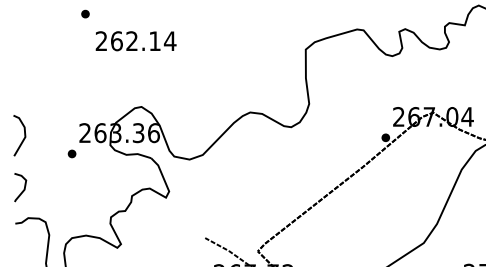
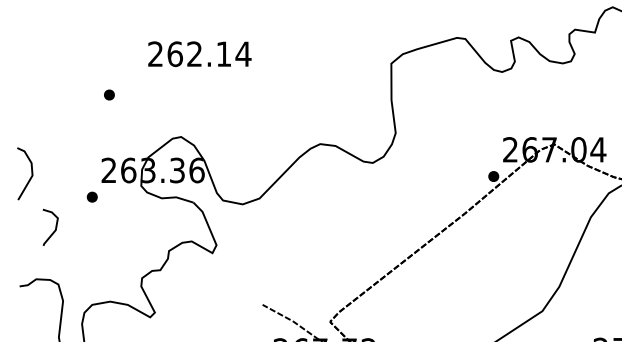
part: (85, 13) -> (109, 94), moved
text: (135, 41) -> (199, 54), moved
curve: (23, 188) -> (54, 228), moved

